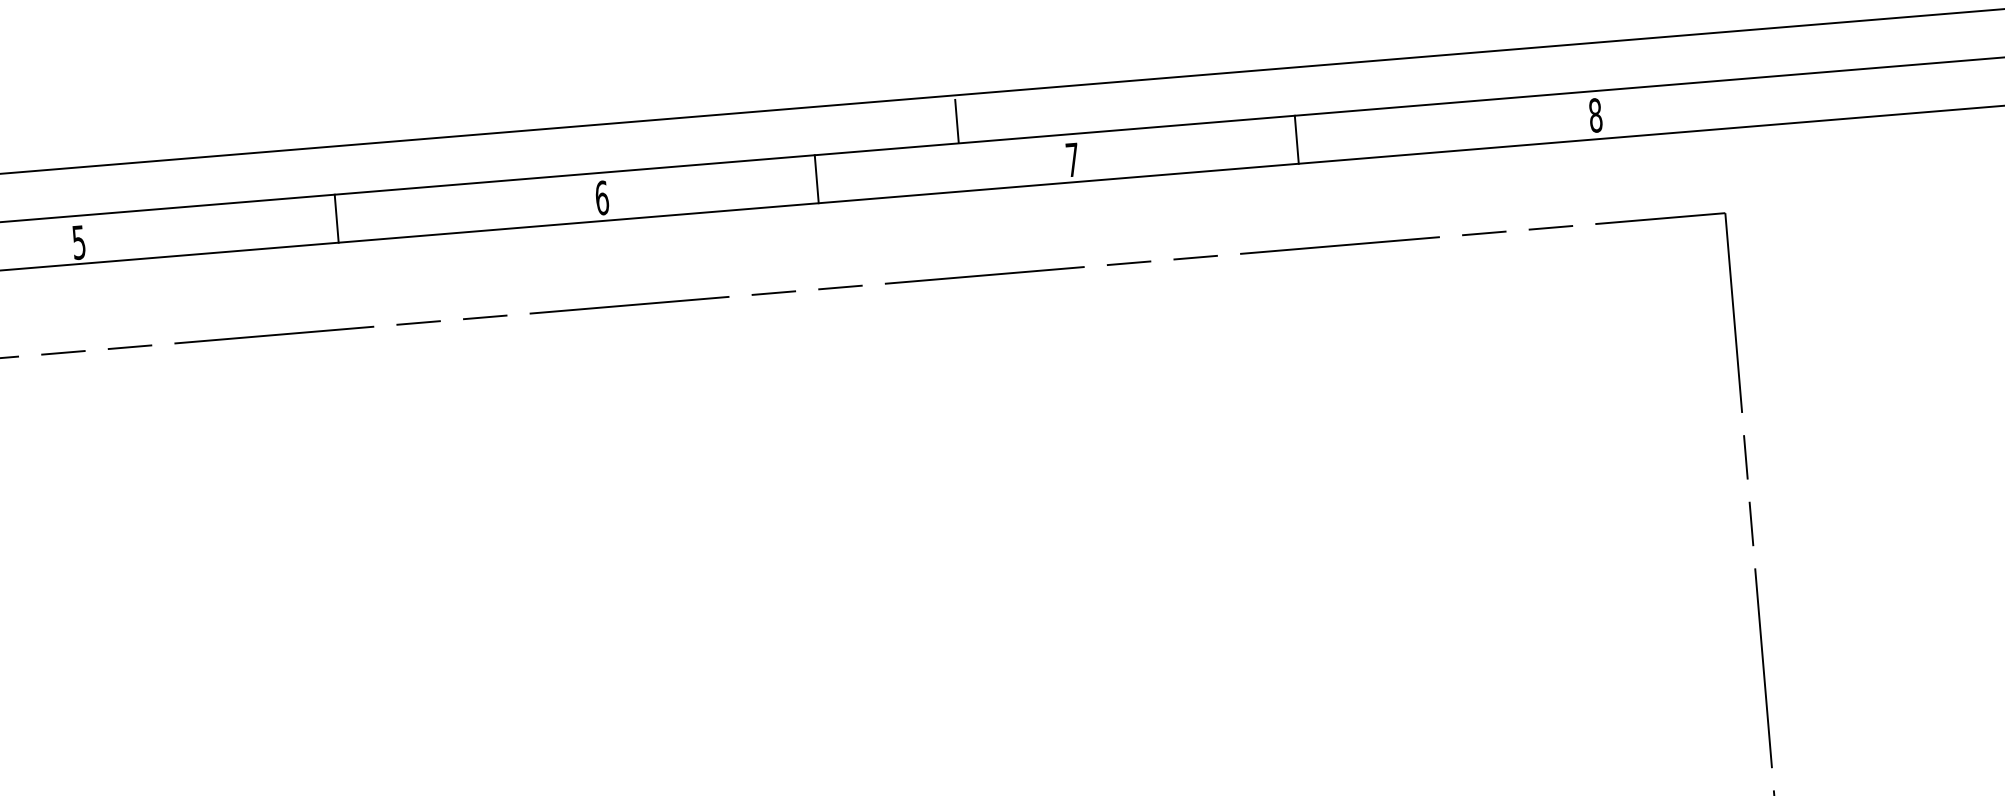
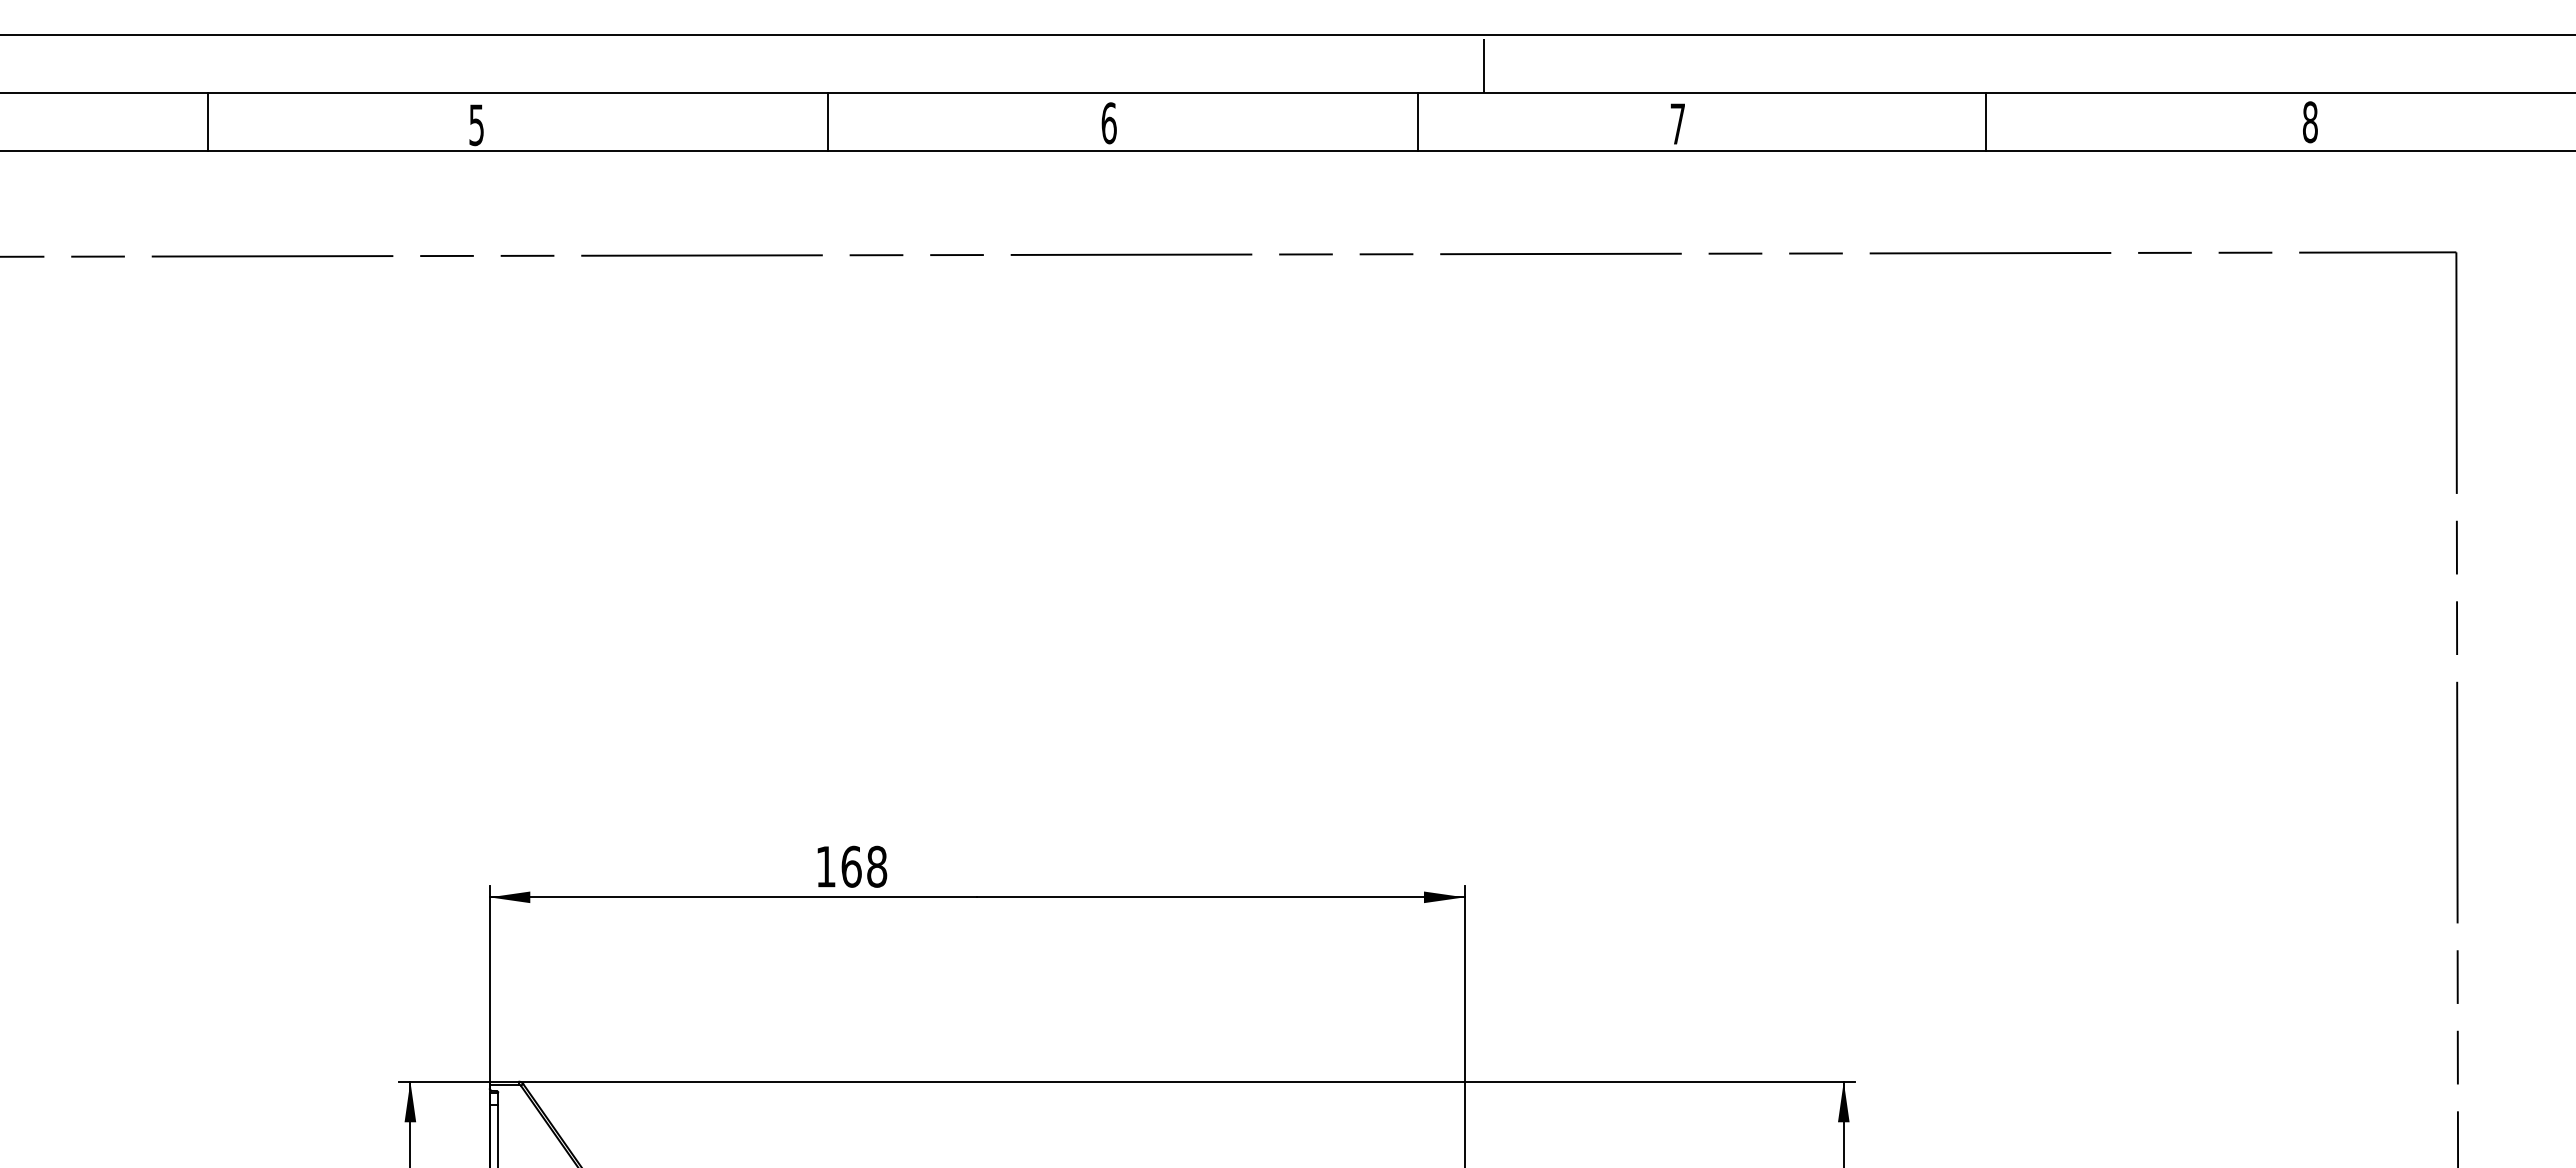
line: (956, 119) -> (1483, 63), moved
line: (1297, 139) -> (1986, 121), moved
line: (816, 178) -> (1417, 121), moved
line: (336, 218) -> (828, 121), moved

